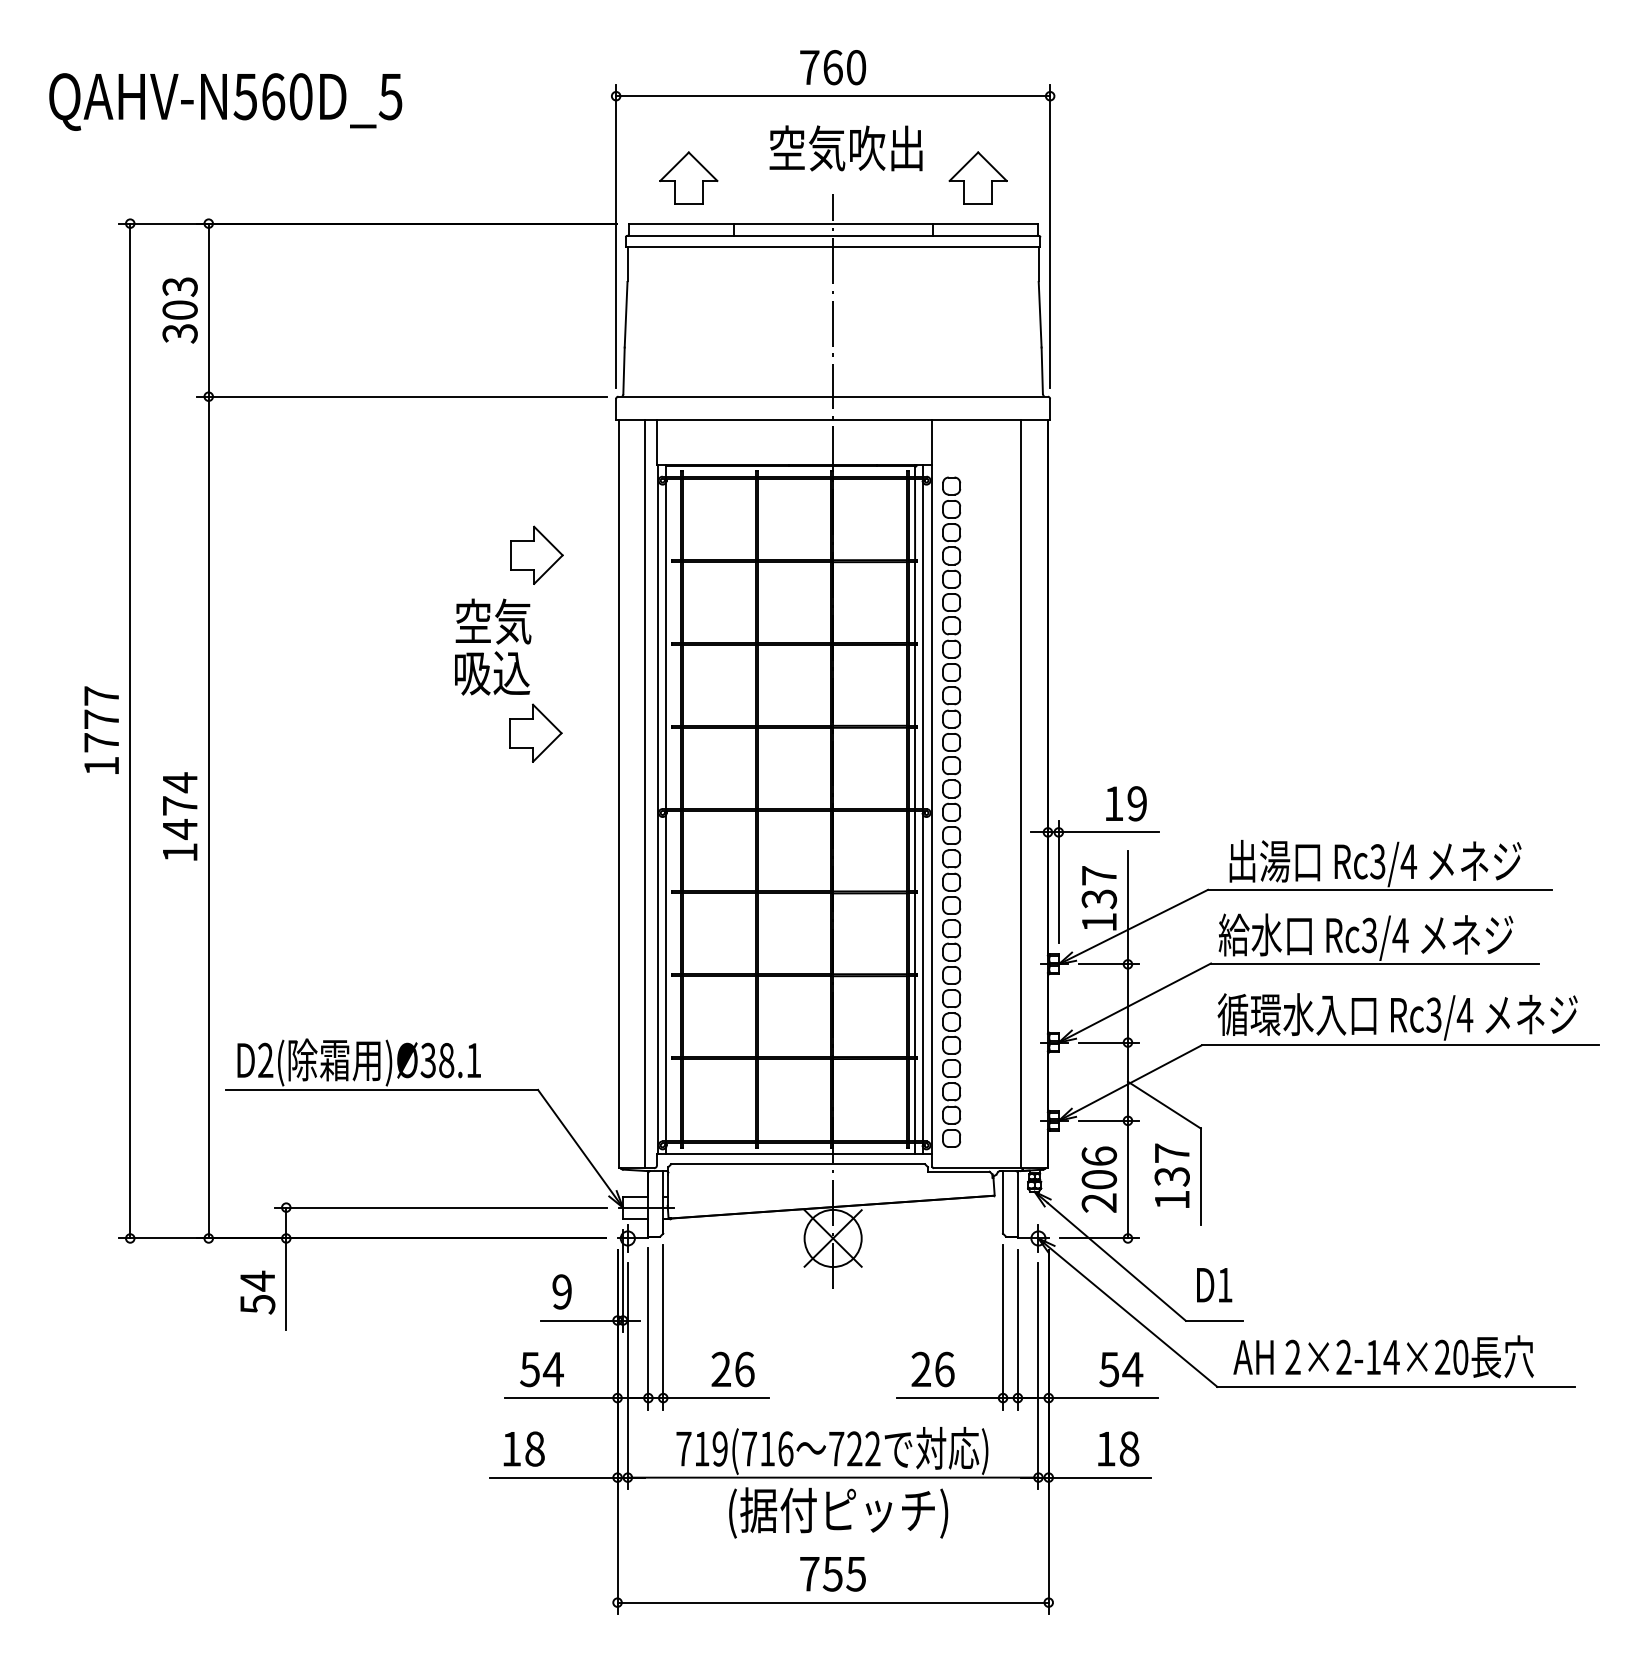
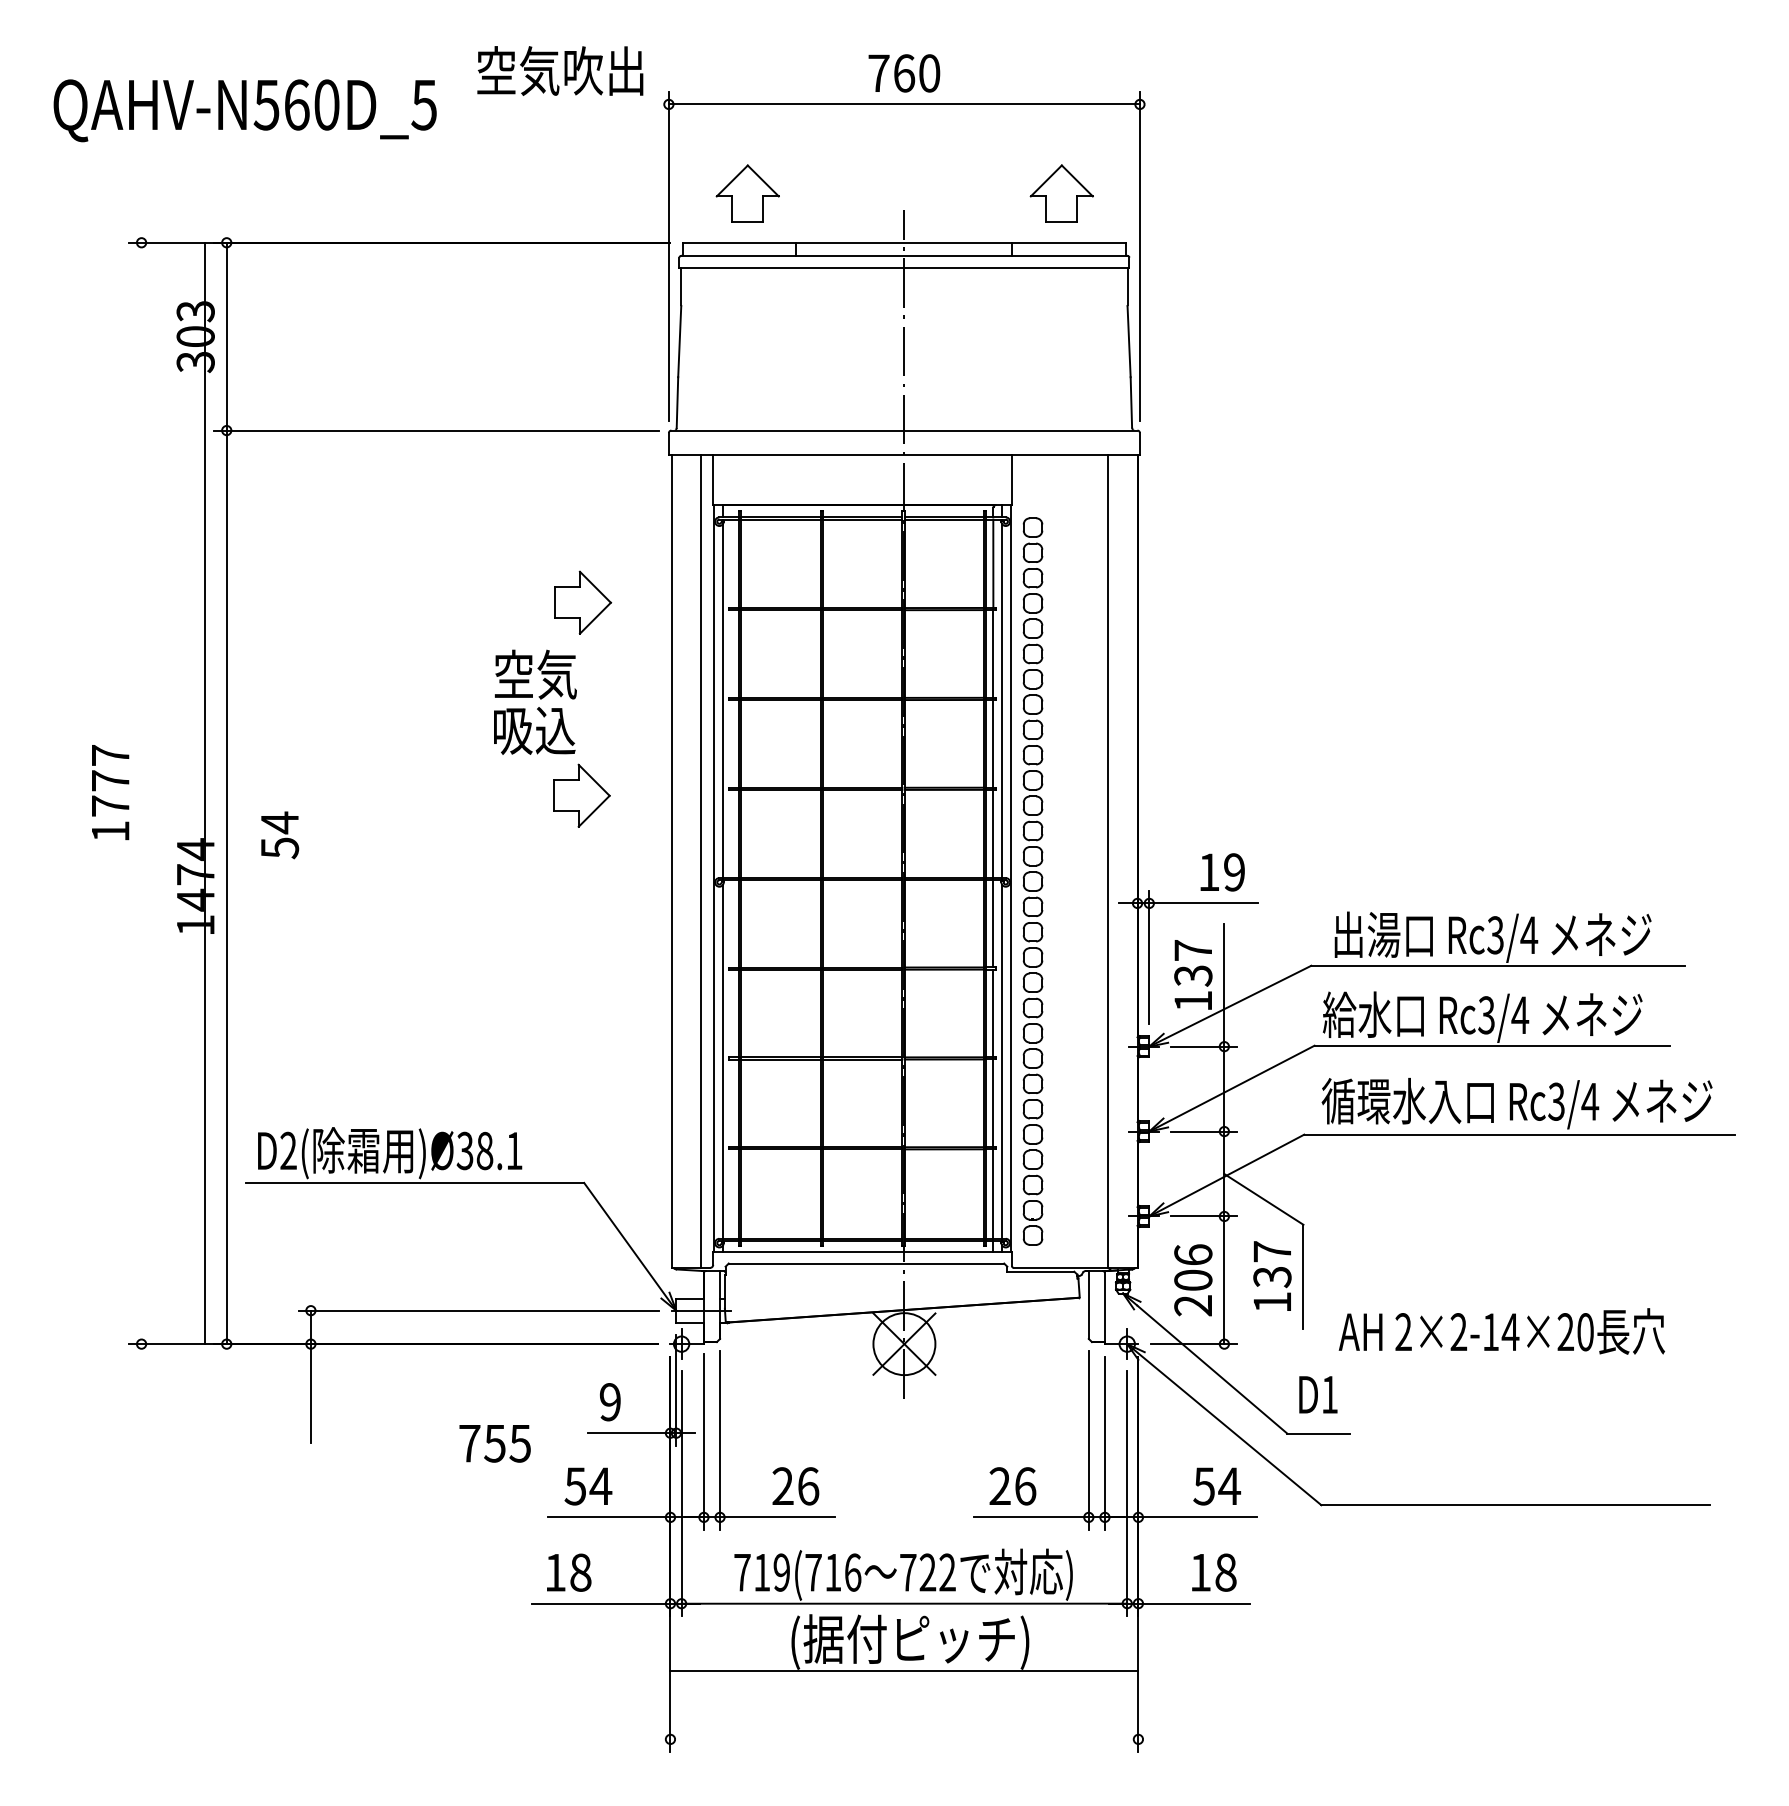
text: (845, 148) -> (559, 71), moved
line: (130, 730) -> (204, 792), moved
text: (257, 1292) -> (279, 835), moved
text: (1383, 1356) -> (1501, 1331), moved
text: (832, 1574) -> (494, 1444), moved
line: (832, 1602) -> (903, 1670), moved

